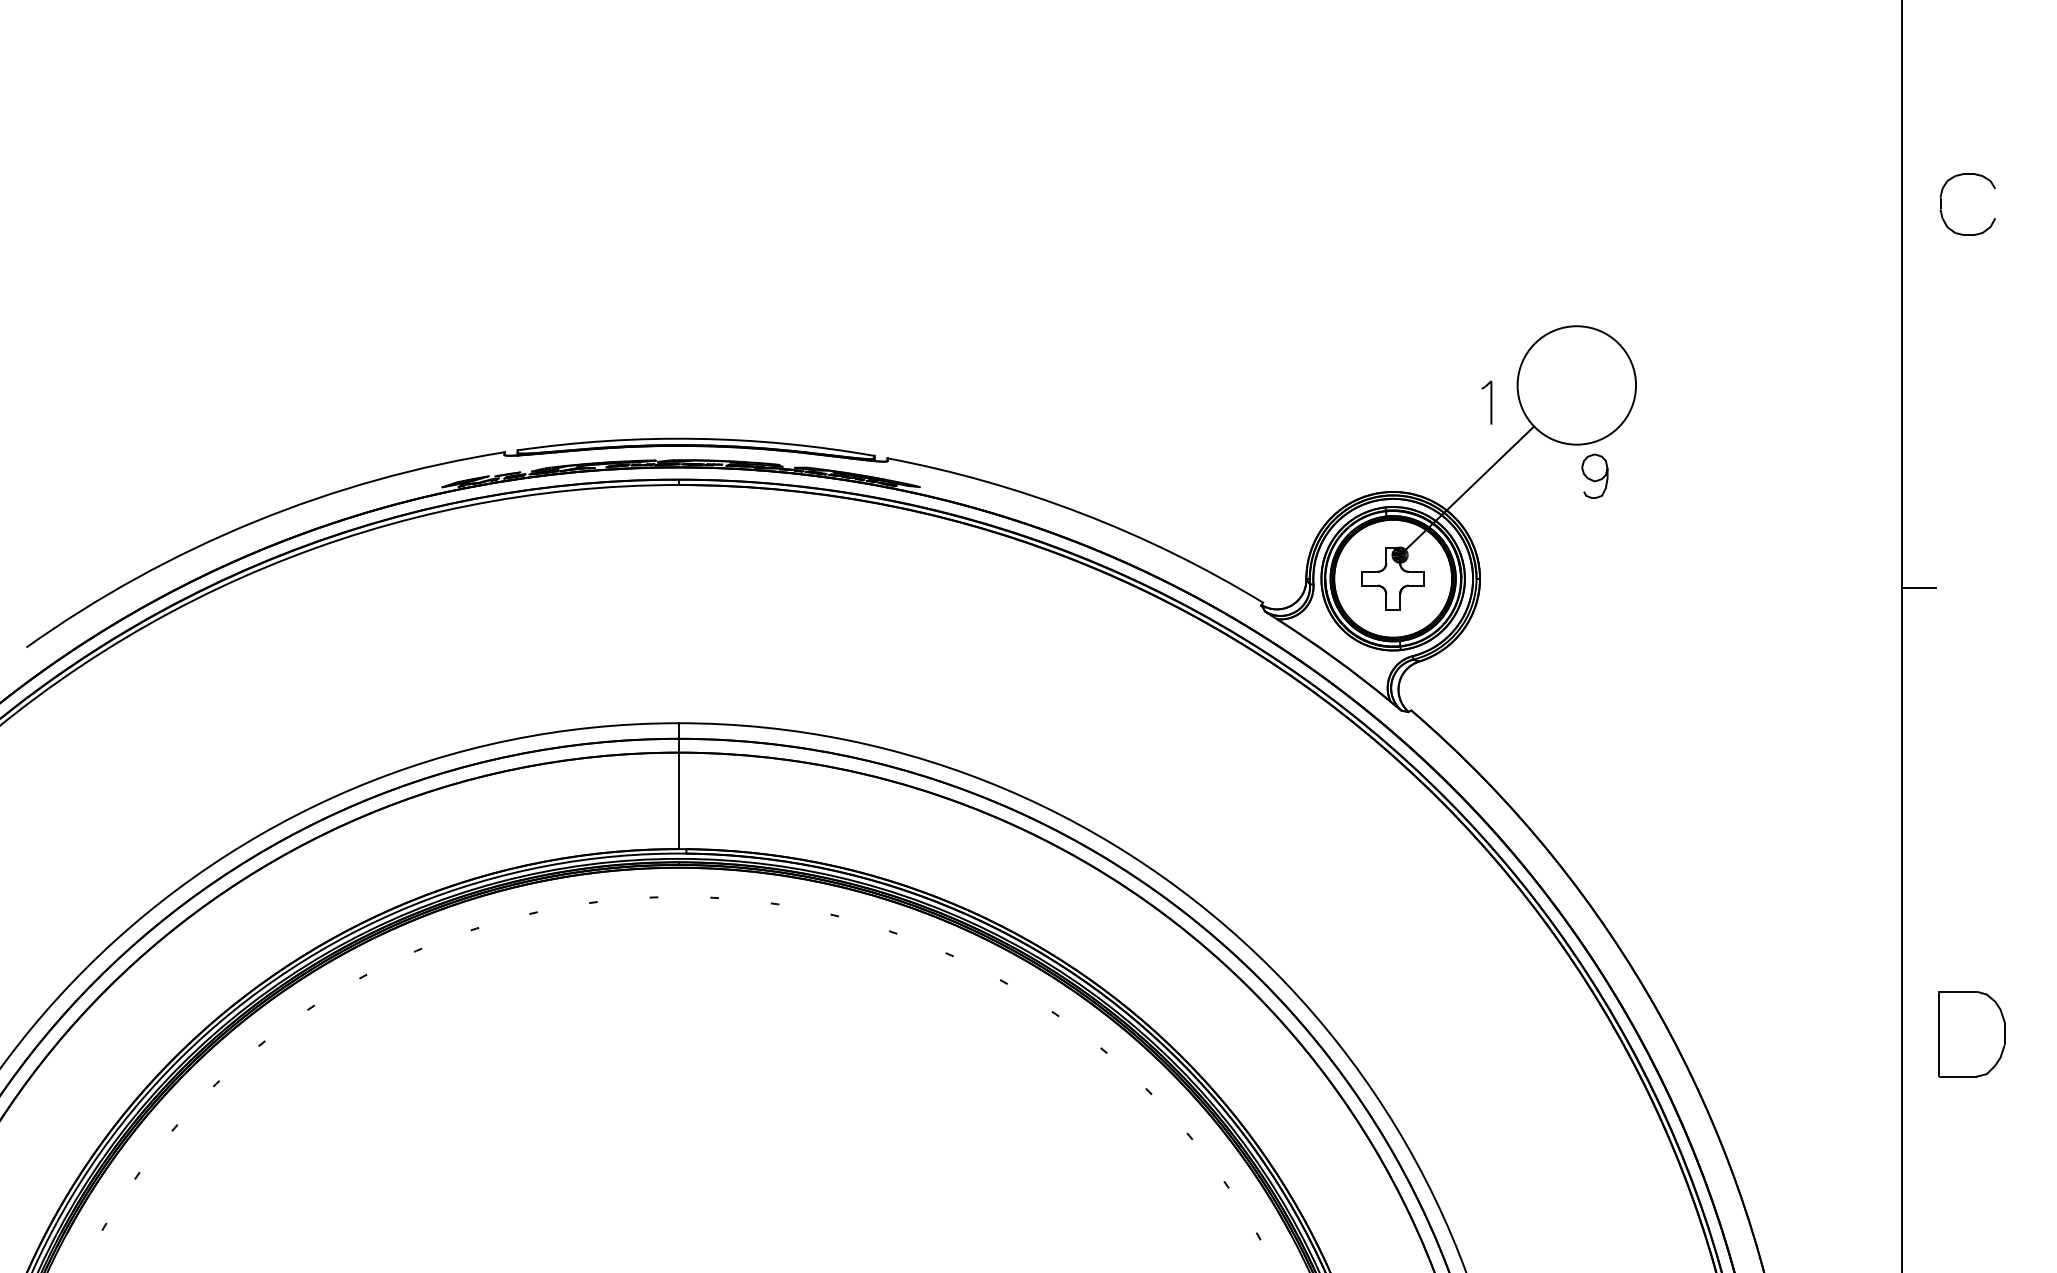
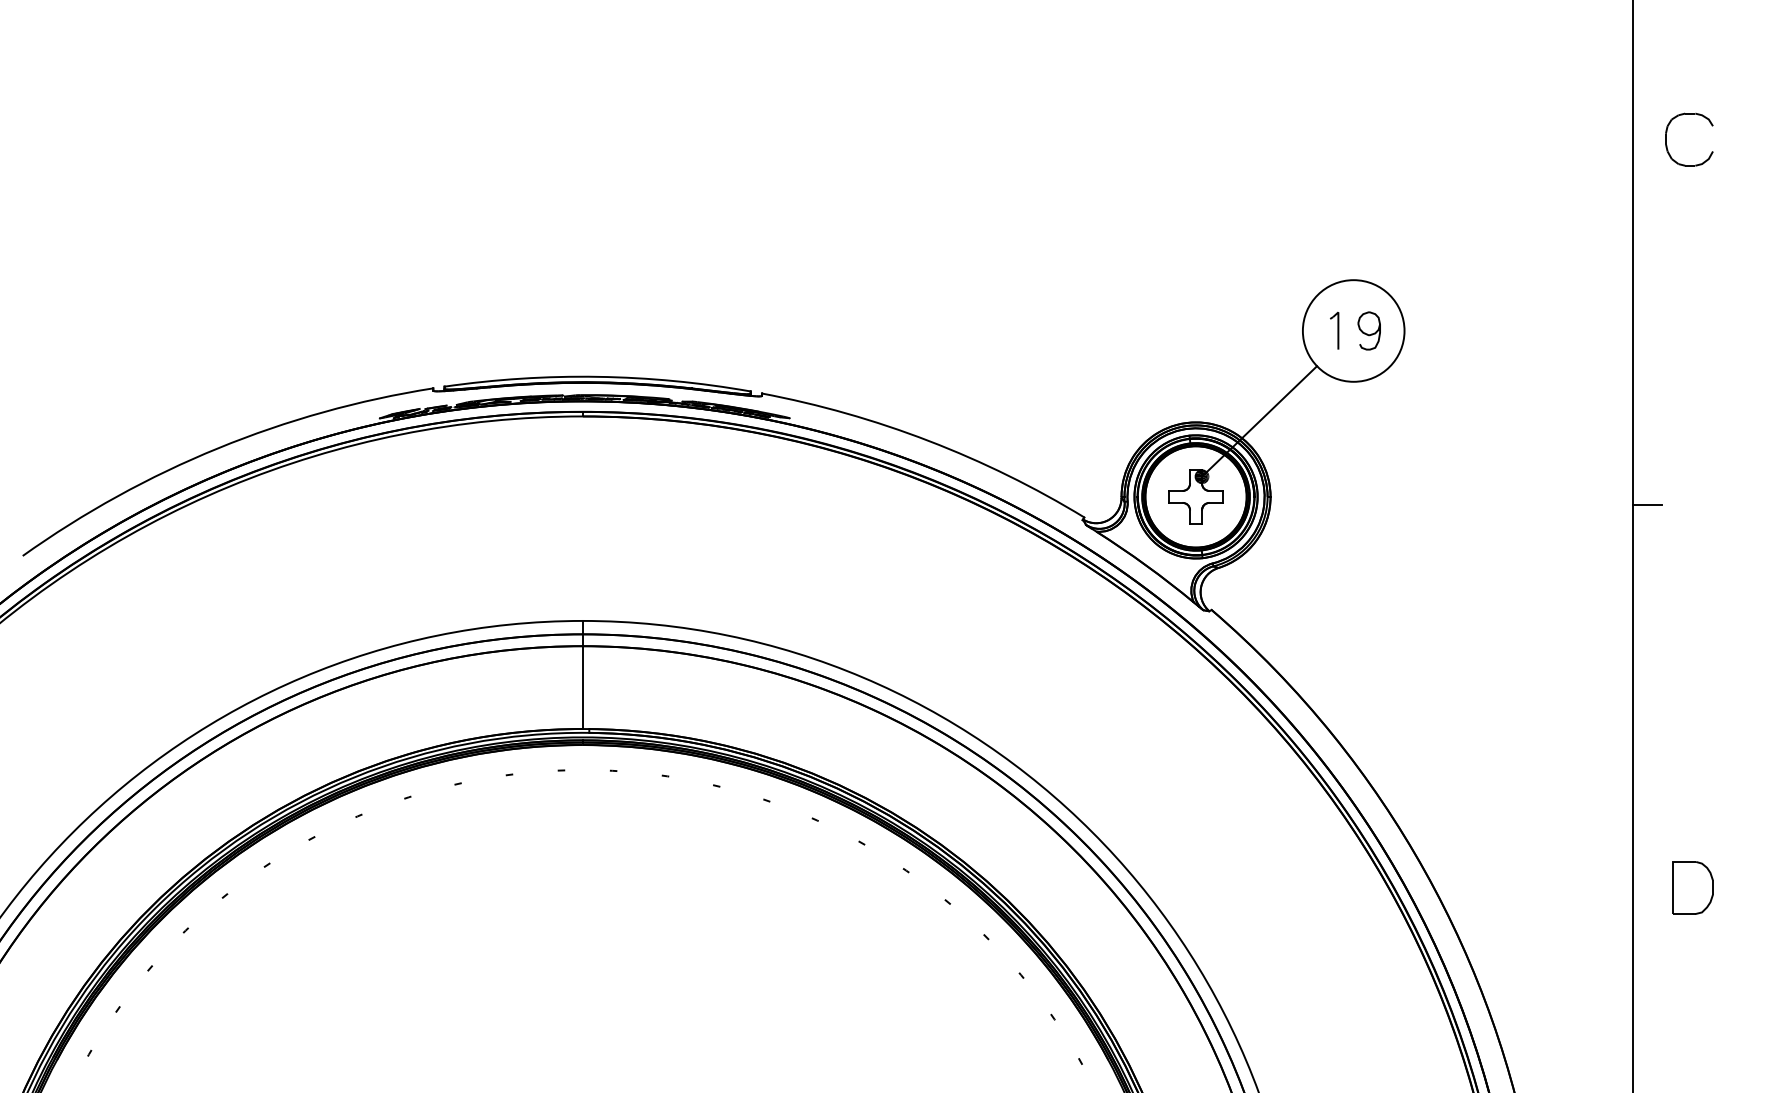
part: (1942, 211) -> (1667, 145), moved
part: (1486, 402) -> (1334, 330), moved
curve: (1592, 479) -> (1367, 333), moved
part: (1971, 1033) -> (1692, 887), size x0.71

